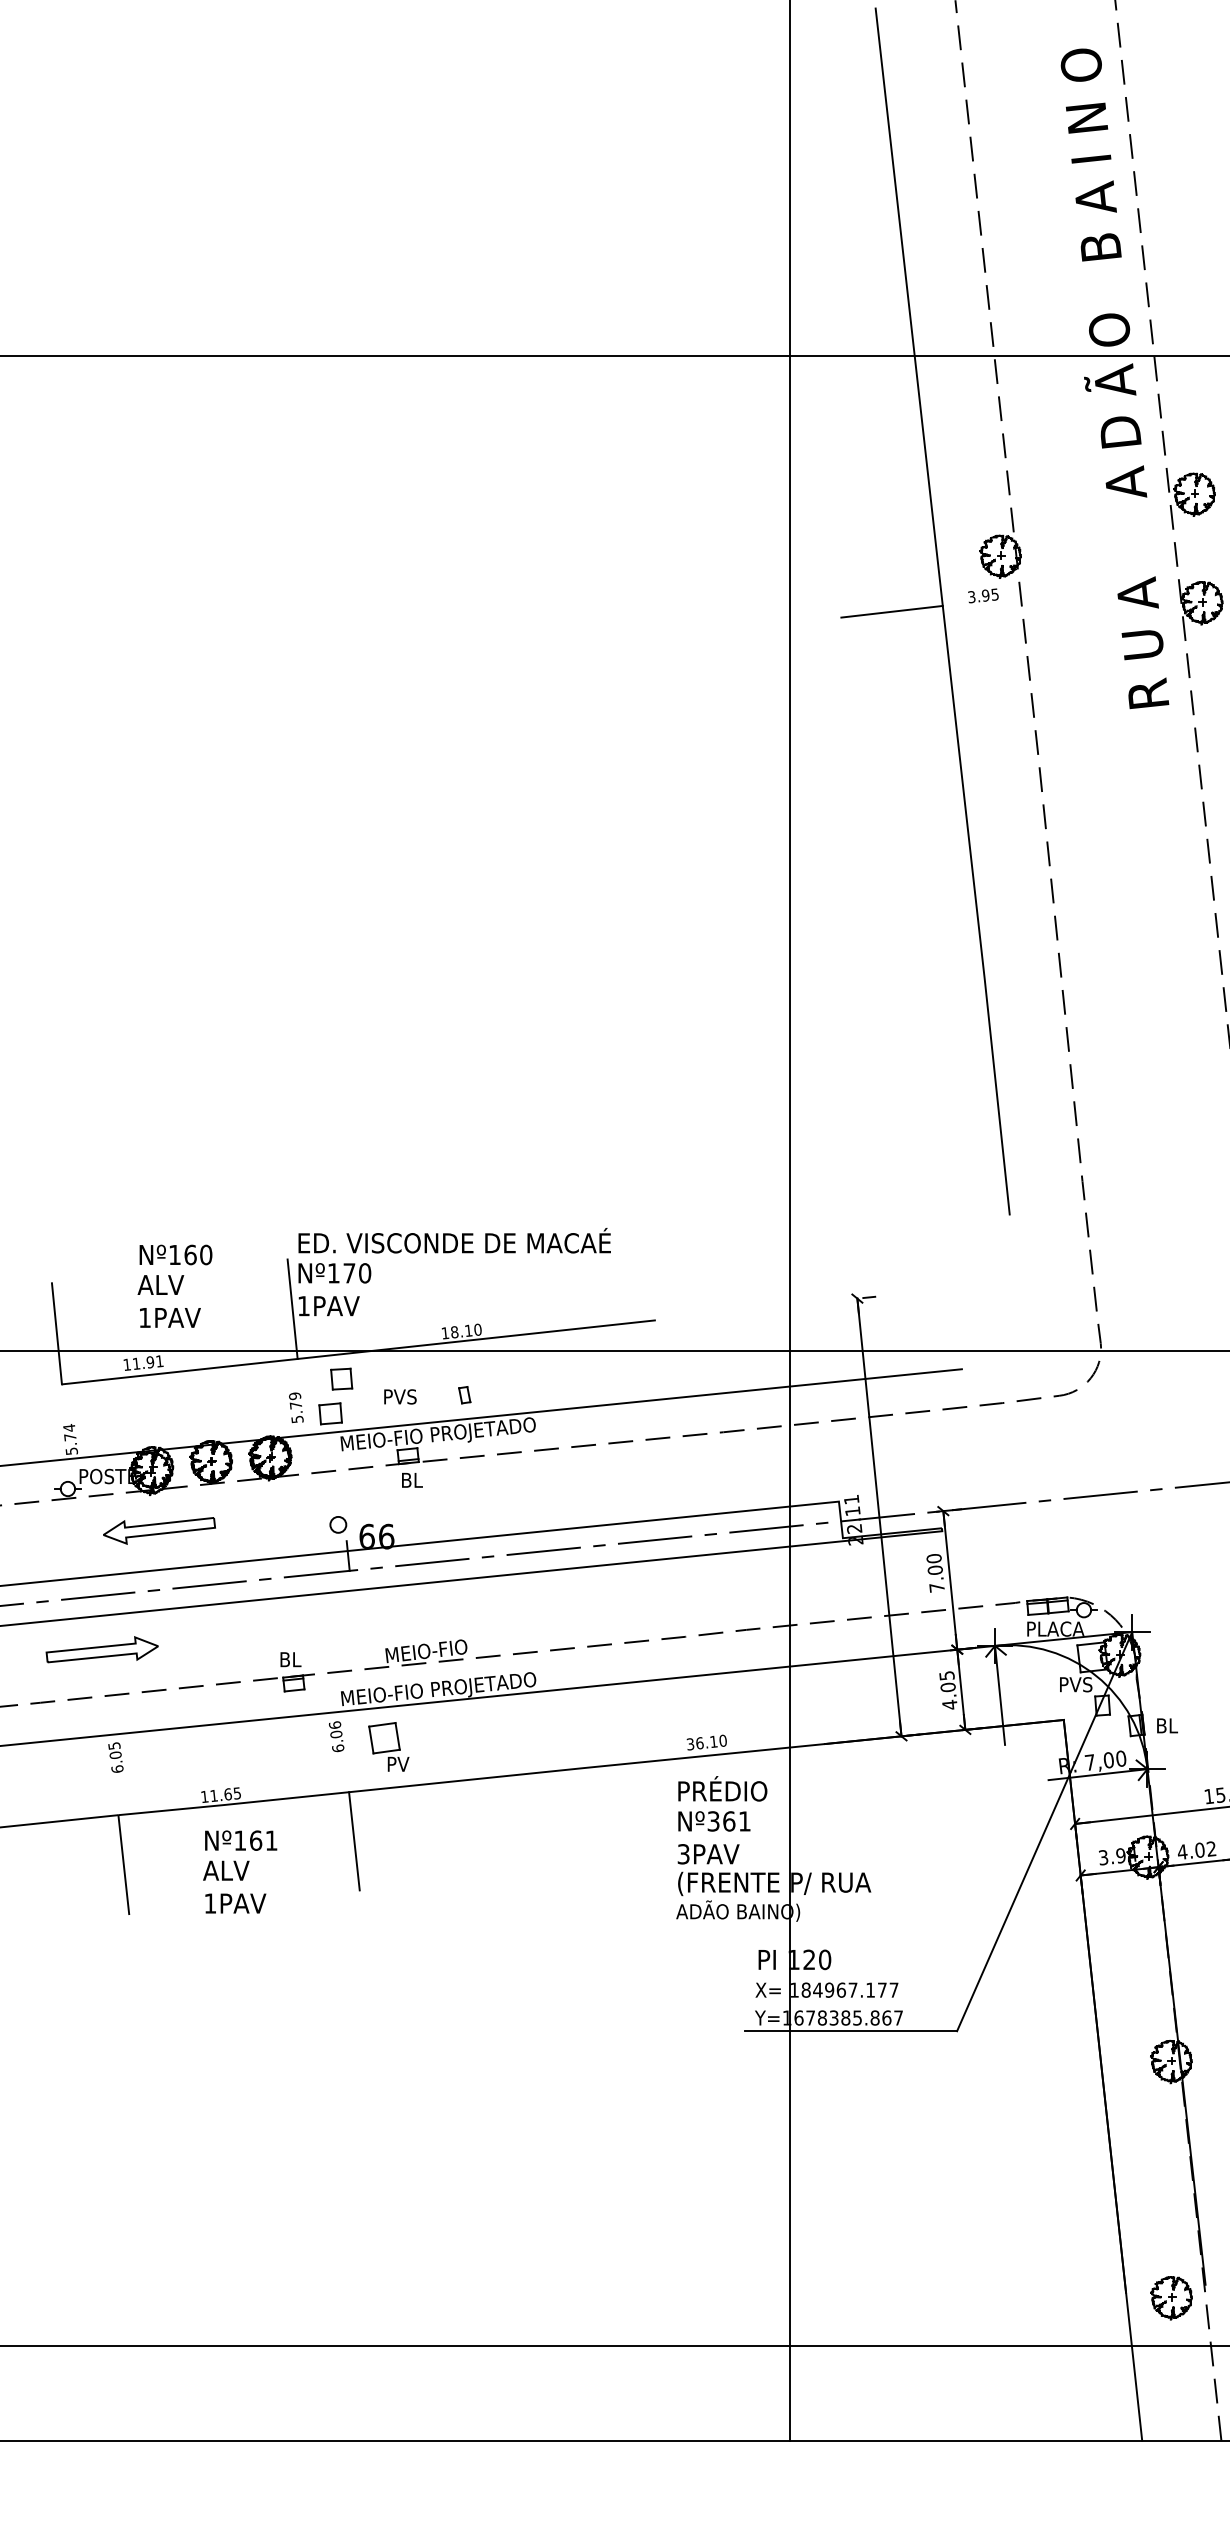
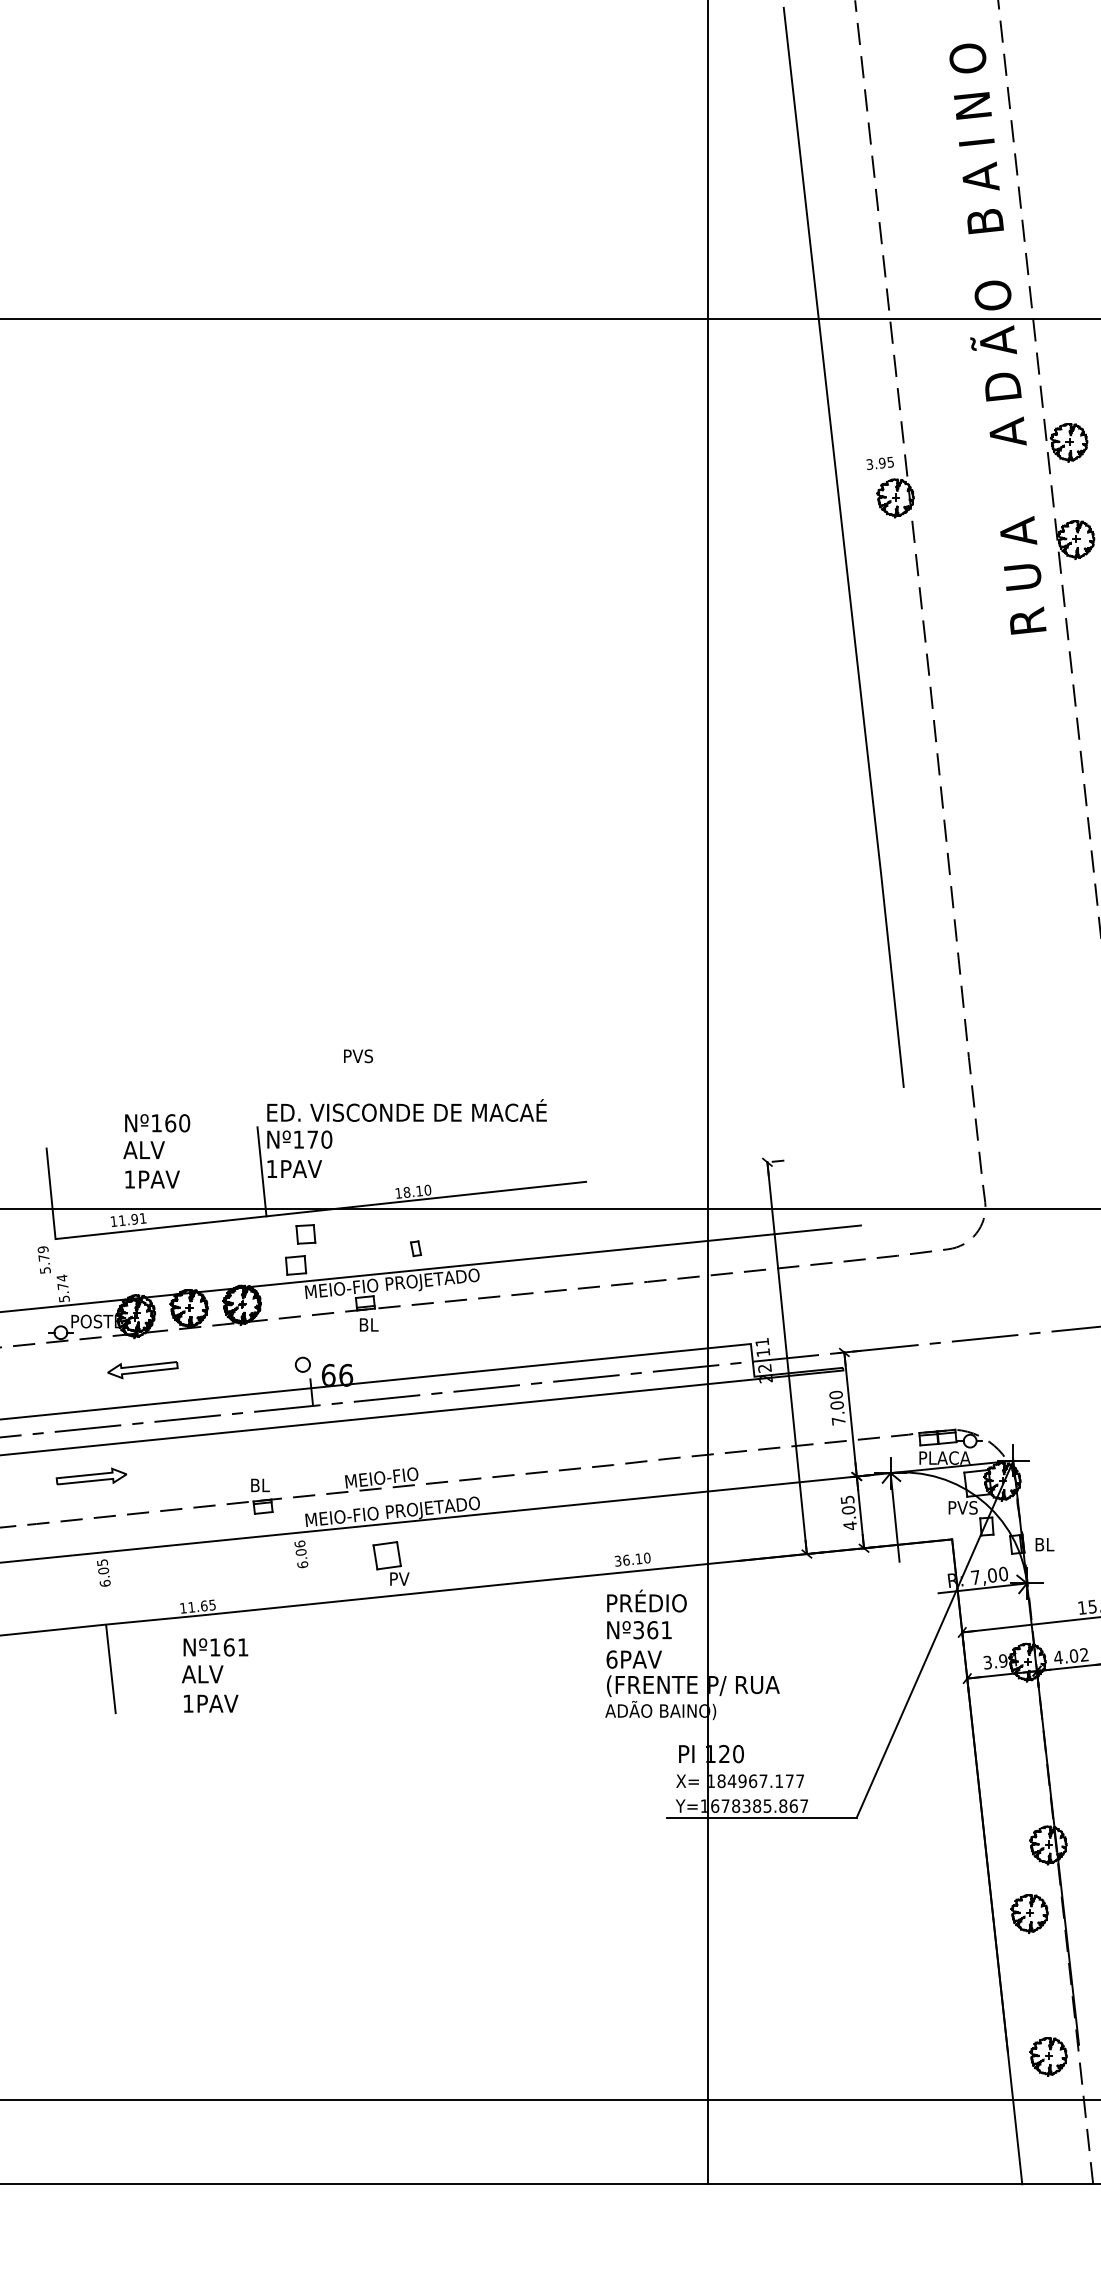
text: (982, 594) -> (879, 462), moved
line: (892, 611) -> (798, 547), removed
text: (400, 1397) -> (358, 1056), moved
text: (295, 1407) -> (43, 1259), moved
part: (159, 1530) -> (142, 1369), size x0.7
part: (102, 1649) -> (91, 1476), size x0.7
part: (388, 1746) -> (390, 1563), moved
line: (354, 1840) -> (317, 1647), removed
text: (683, 1854) -> (611, 1659), 3PAV -> 6PAV
part: (1150, 2137) -> (1029, 1913), added

